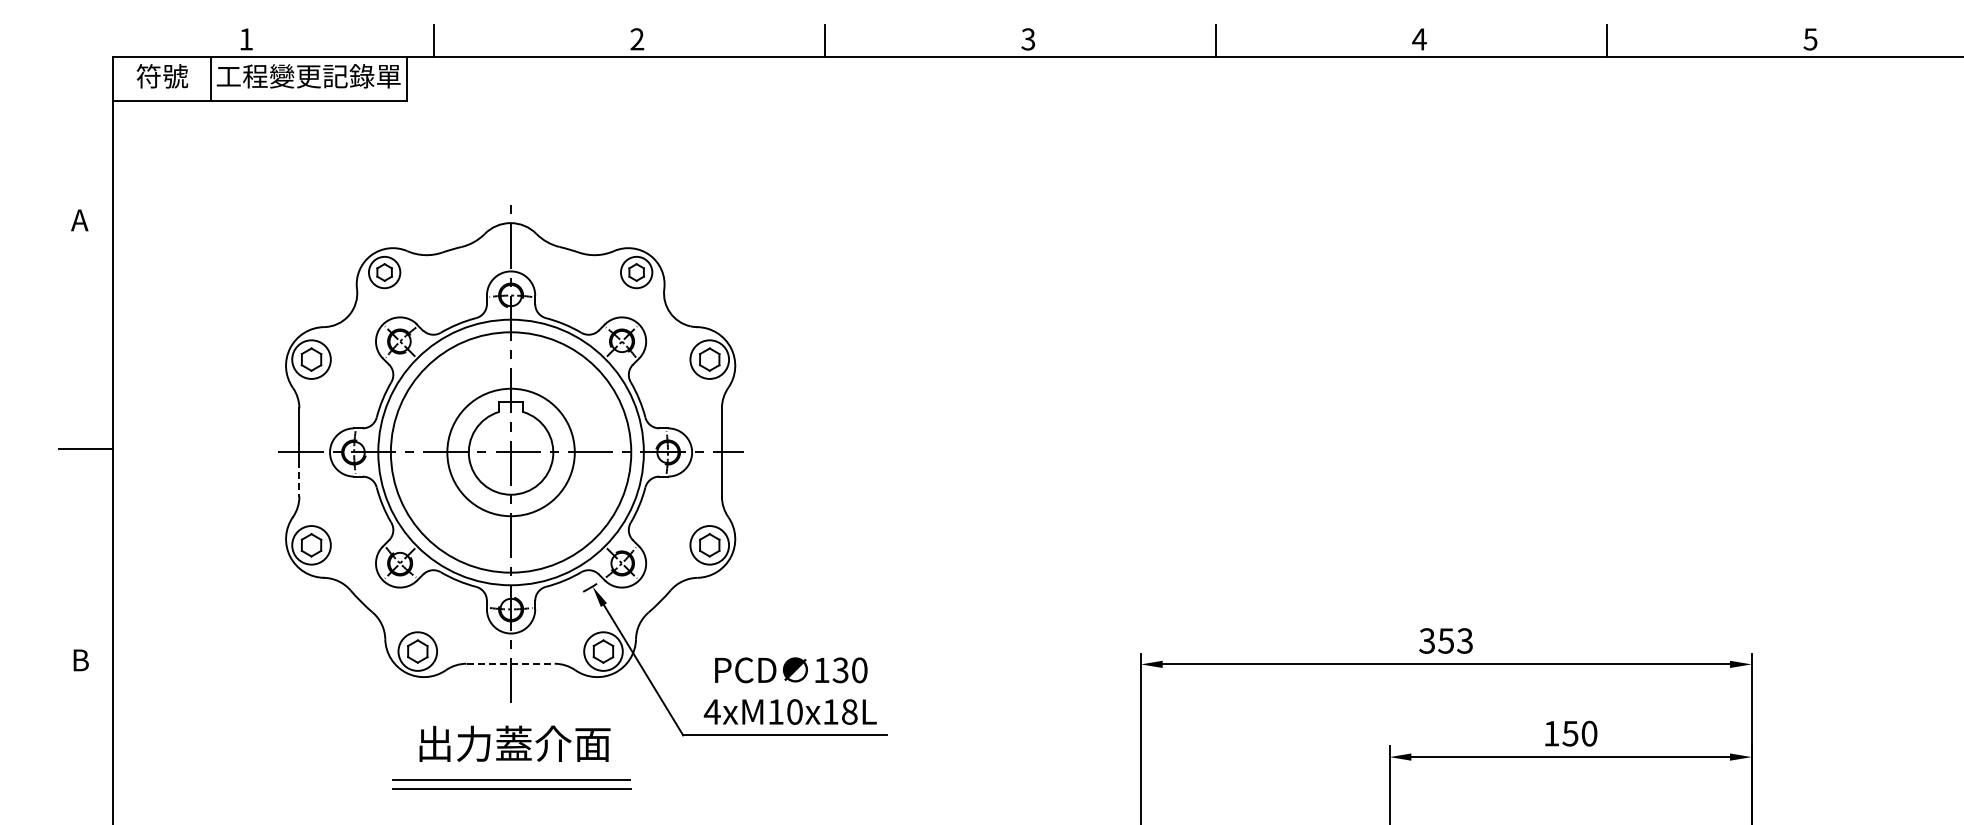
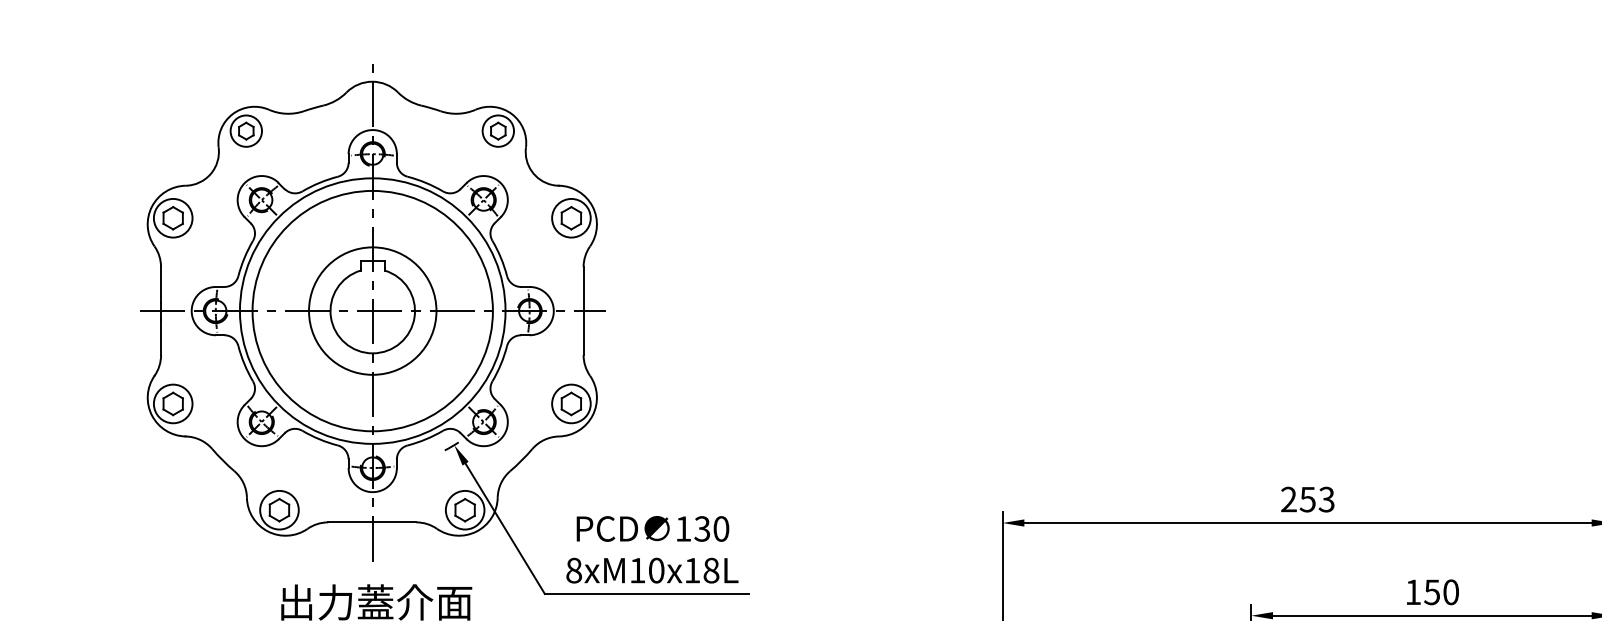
line: (299, 478) -> (161, 337), dashed -> solid
text: (1427, 640) -> (1289, 499), 353 -> 253
line: (511, 663) -> (373, 522), dashed -> solid
text: (711, 711) -> (573, 570), 4xM10x18L -> 8xM10x18L

